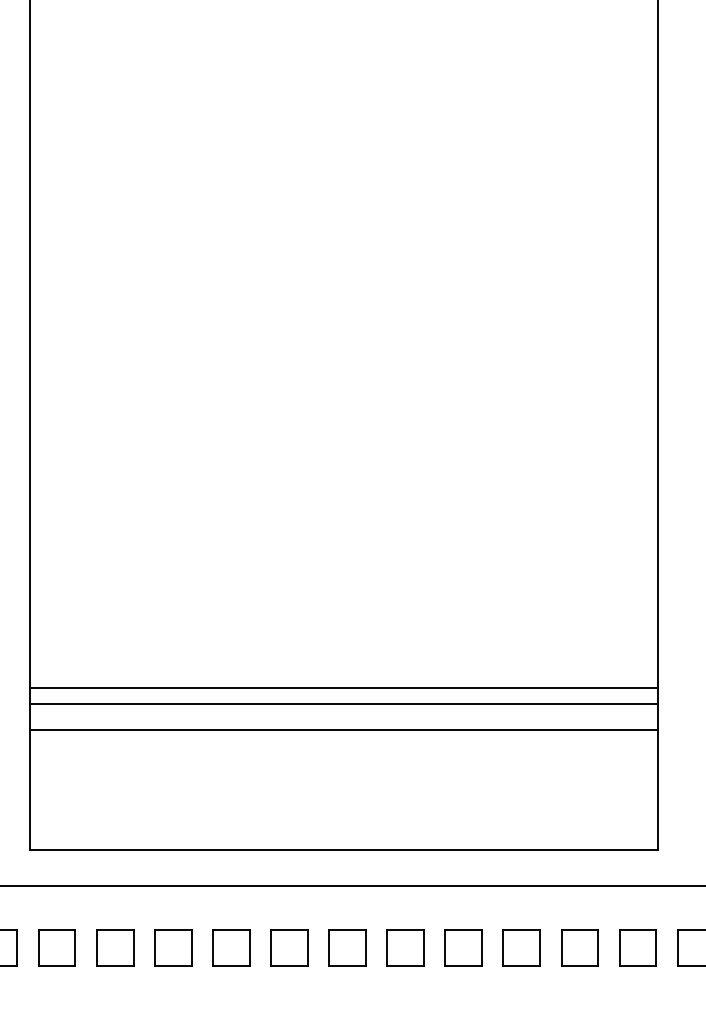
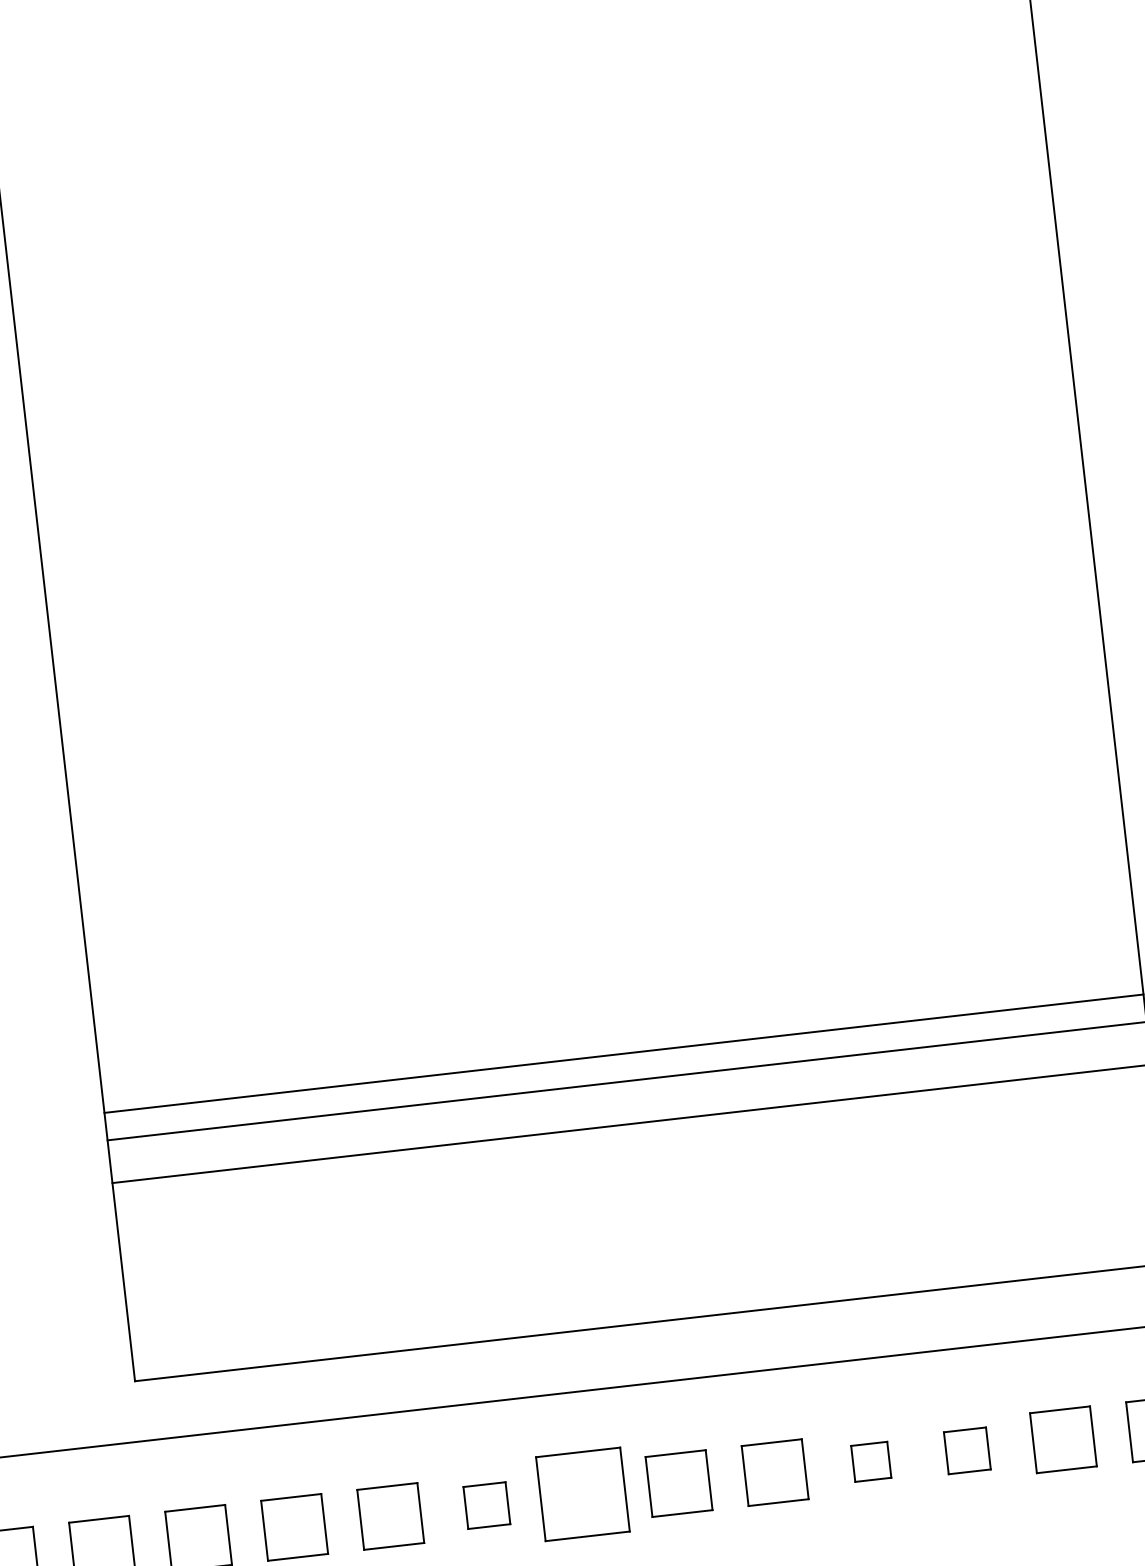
part: (231, 947) -> (486, 1505), size x0.7
part: (289, 947) -> (582, 1494), size x1.4
part: (463, 947) -> (871, 1461), size x0.6
part: (521, 947) -> (967, 1450), size x0.7

